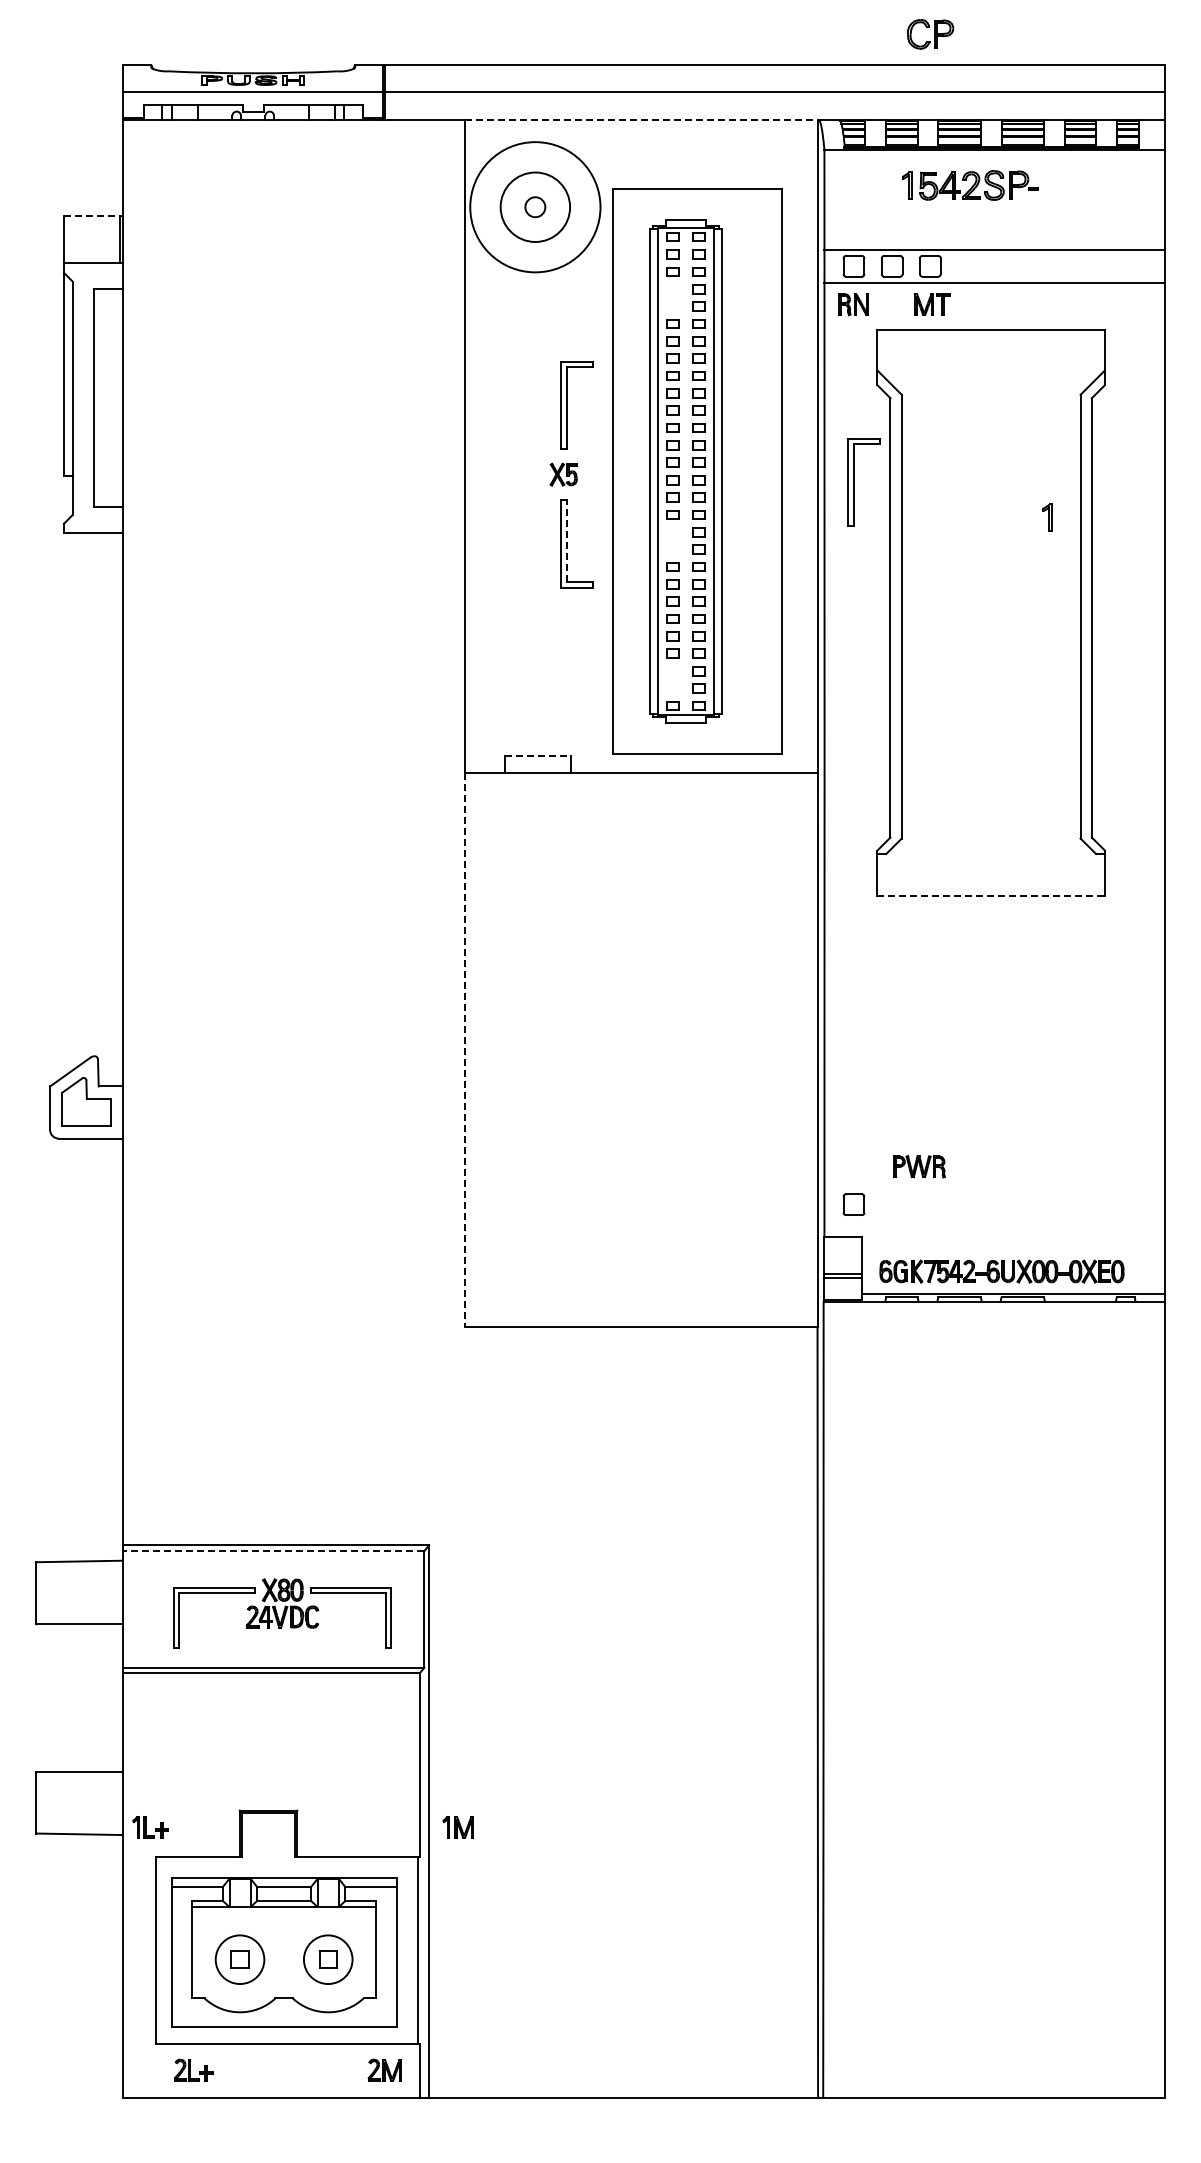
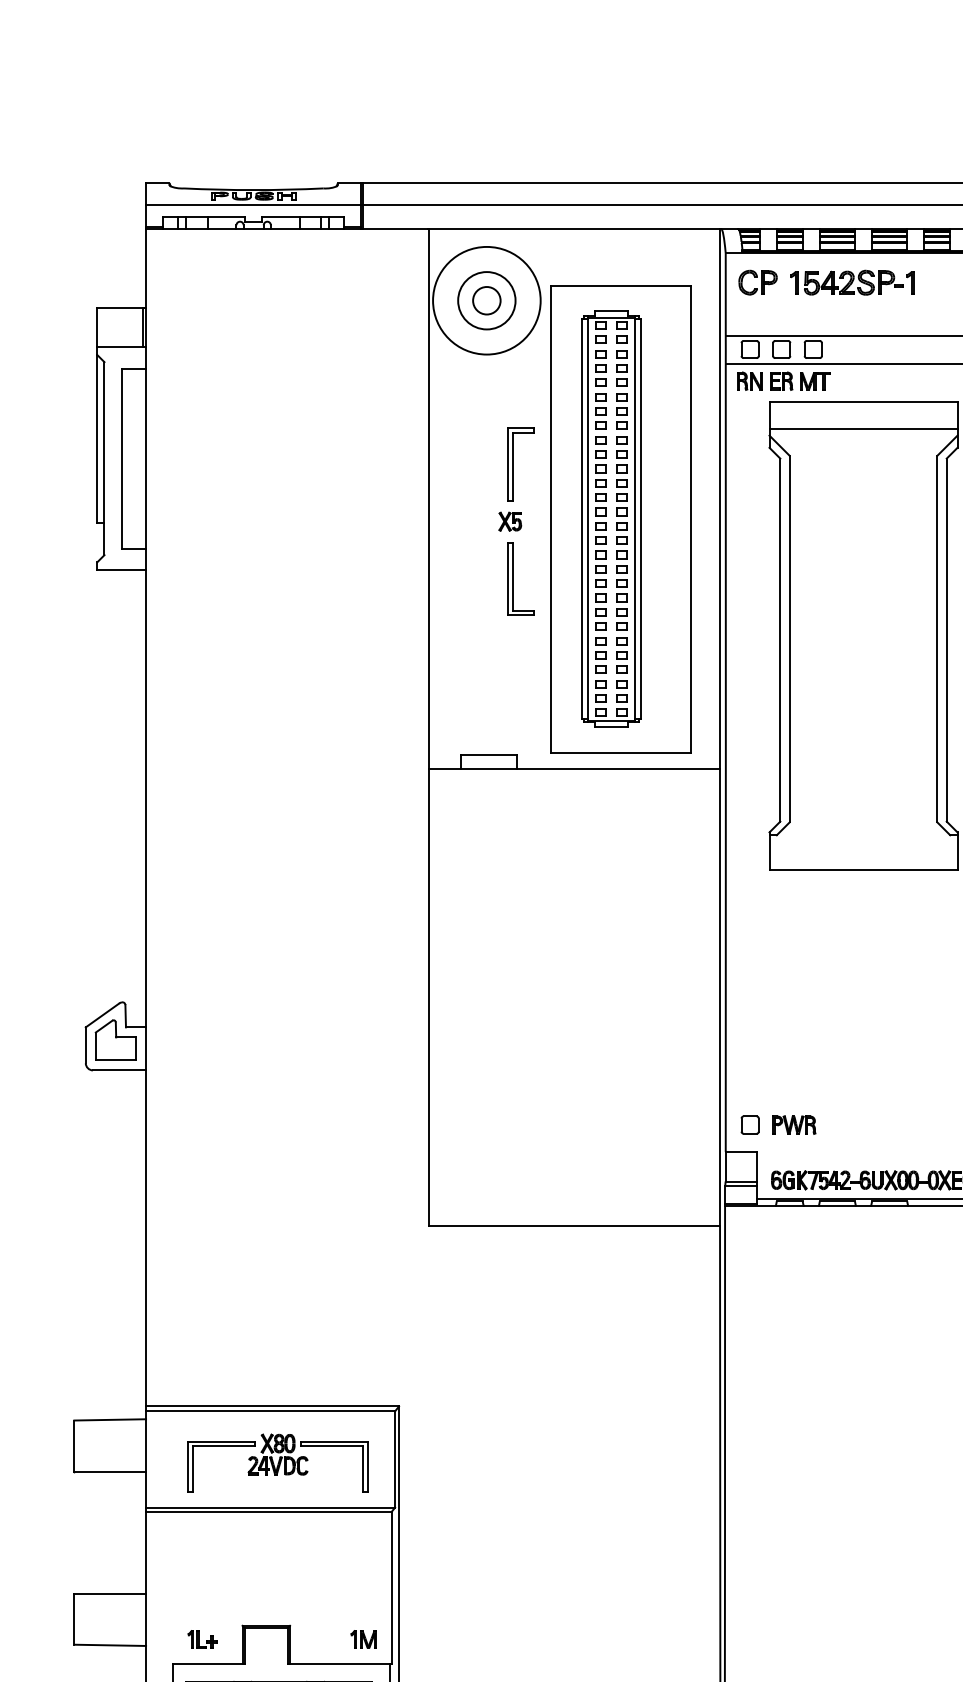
part: (930, 34) -> (758, 282), moved
line: (641, 120) -> (574, 229), dashed -> solid
circle: (535, 206) -> (486, 300), size x1.67
line: (91, 216) -> (120, 308), dashed -> solid
part: (672, 297) -> (600, 375), added
part: (891, 304) -> (781, 381), added
line: (990, 361) -> (862, 428), added
part: (854, 482) -> (750, 528), removed
part: (1047, 517) -> (910, 282), moved
line: (566, 540) -> (512, 576), dashed -> solid
part: (672, 540) -> (600, 576), added
part: (672, 679) -> (600, 691), added
line: (538, 756) -> (489, 754), dashed -> solid
line: (991, 895) -> (863, 869), dashed -> solid
line: (465, 1050) -> (429, 997), dashed -> solid
part: (919, 1166) -> (794, 1124), moved
line: (273, 1551) -> (270, 1411), dashed -> solid
part: (150, 1827) -> (202, 1639), moved
part: (457, 1827) -> (363, 1639), moved

